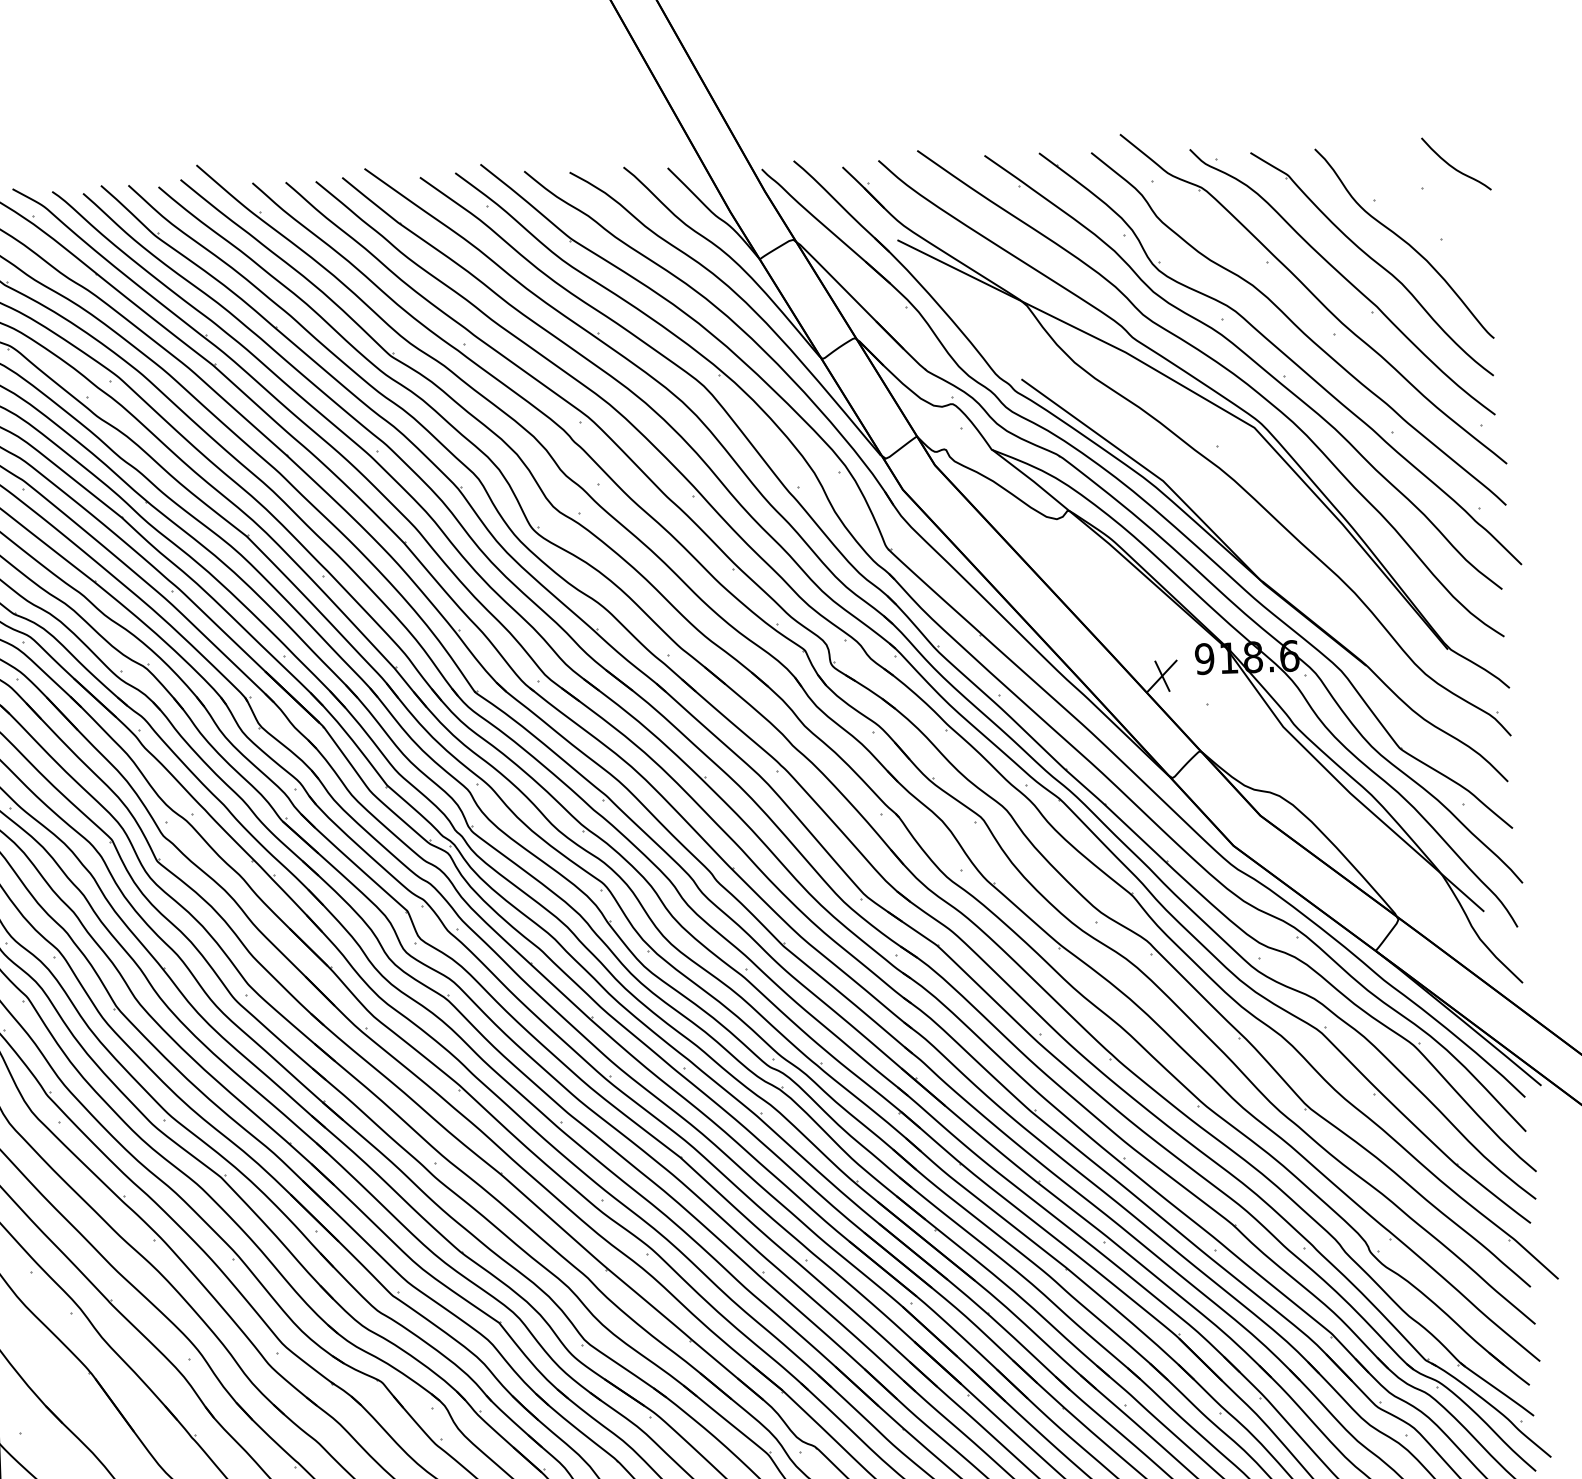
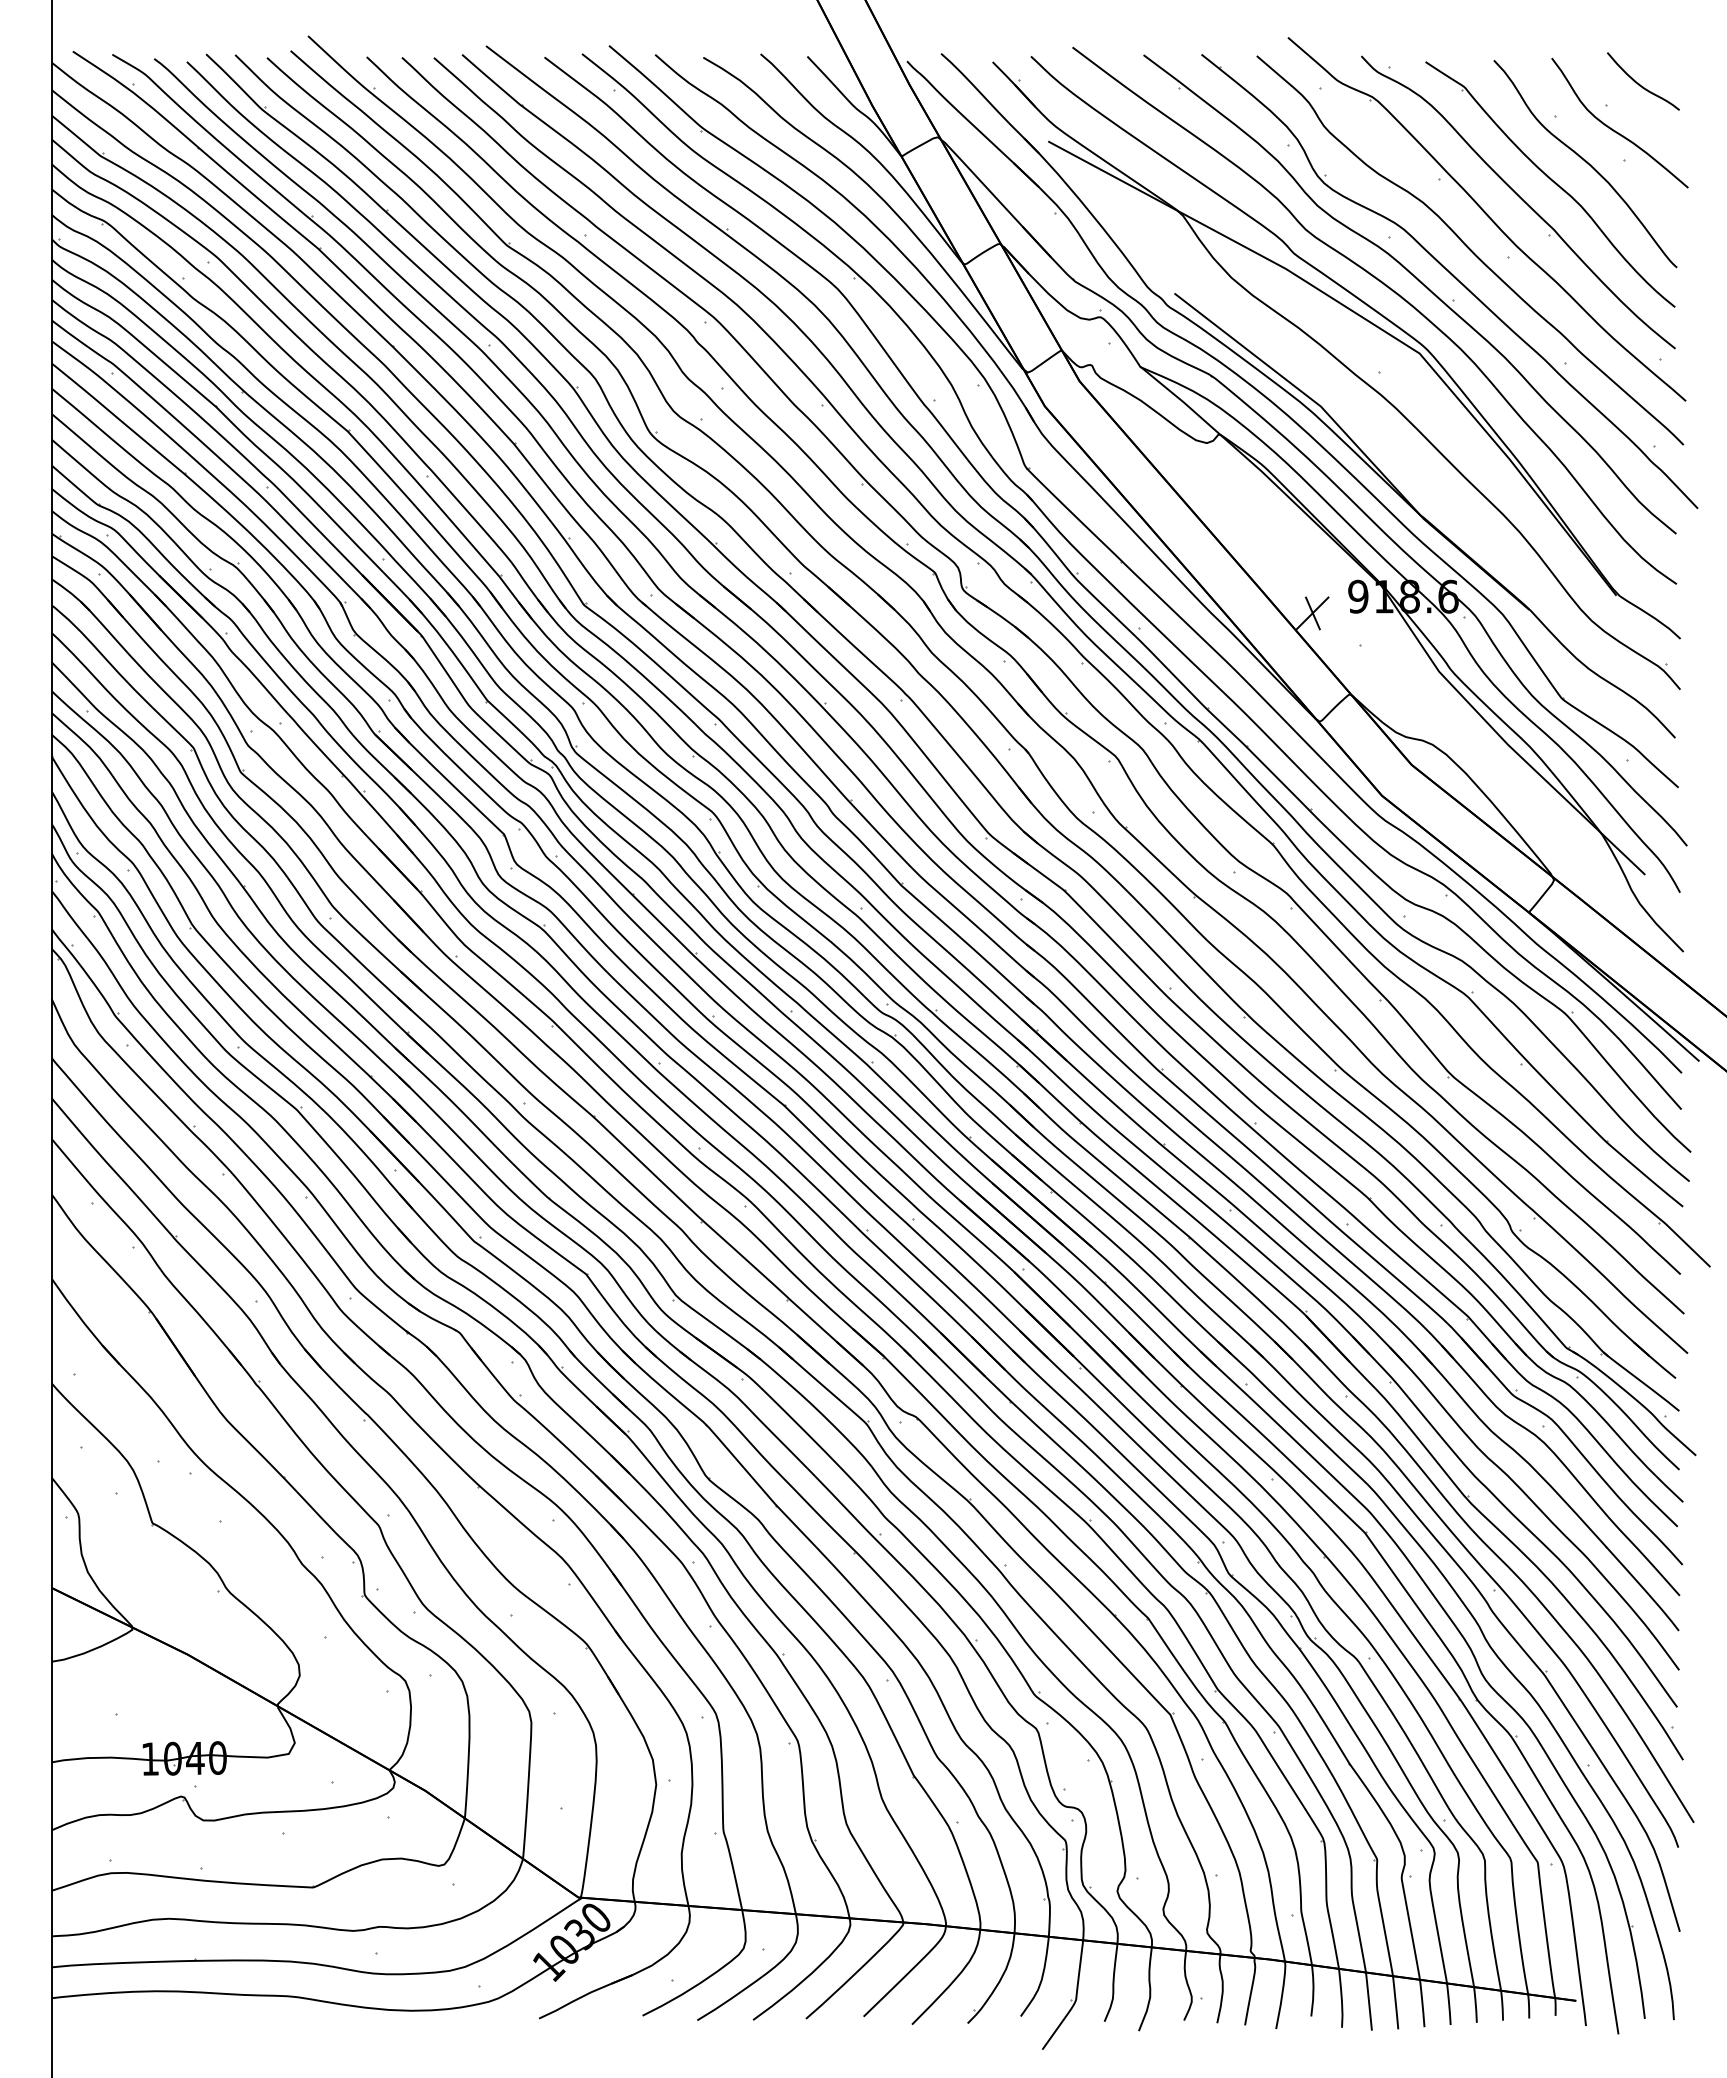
curve: (1431, 211) -> (1615, 130), added

